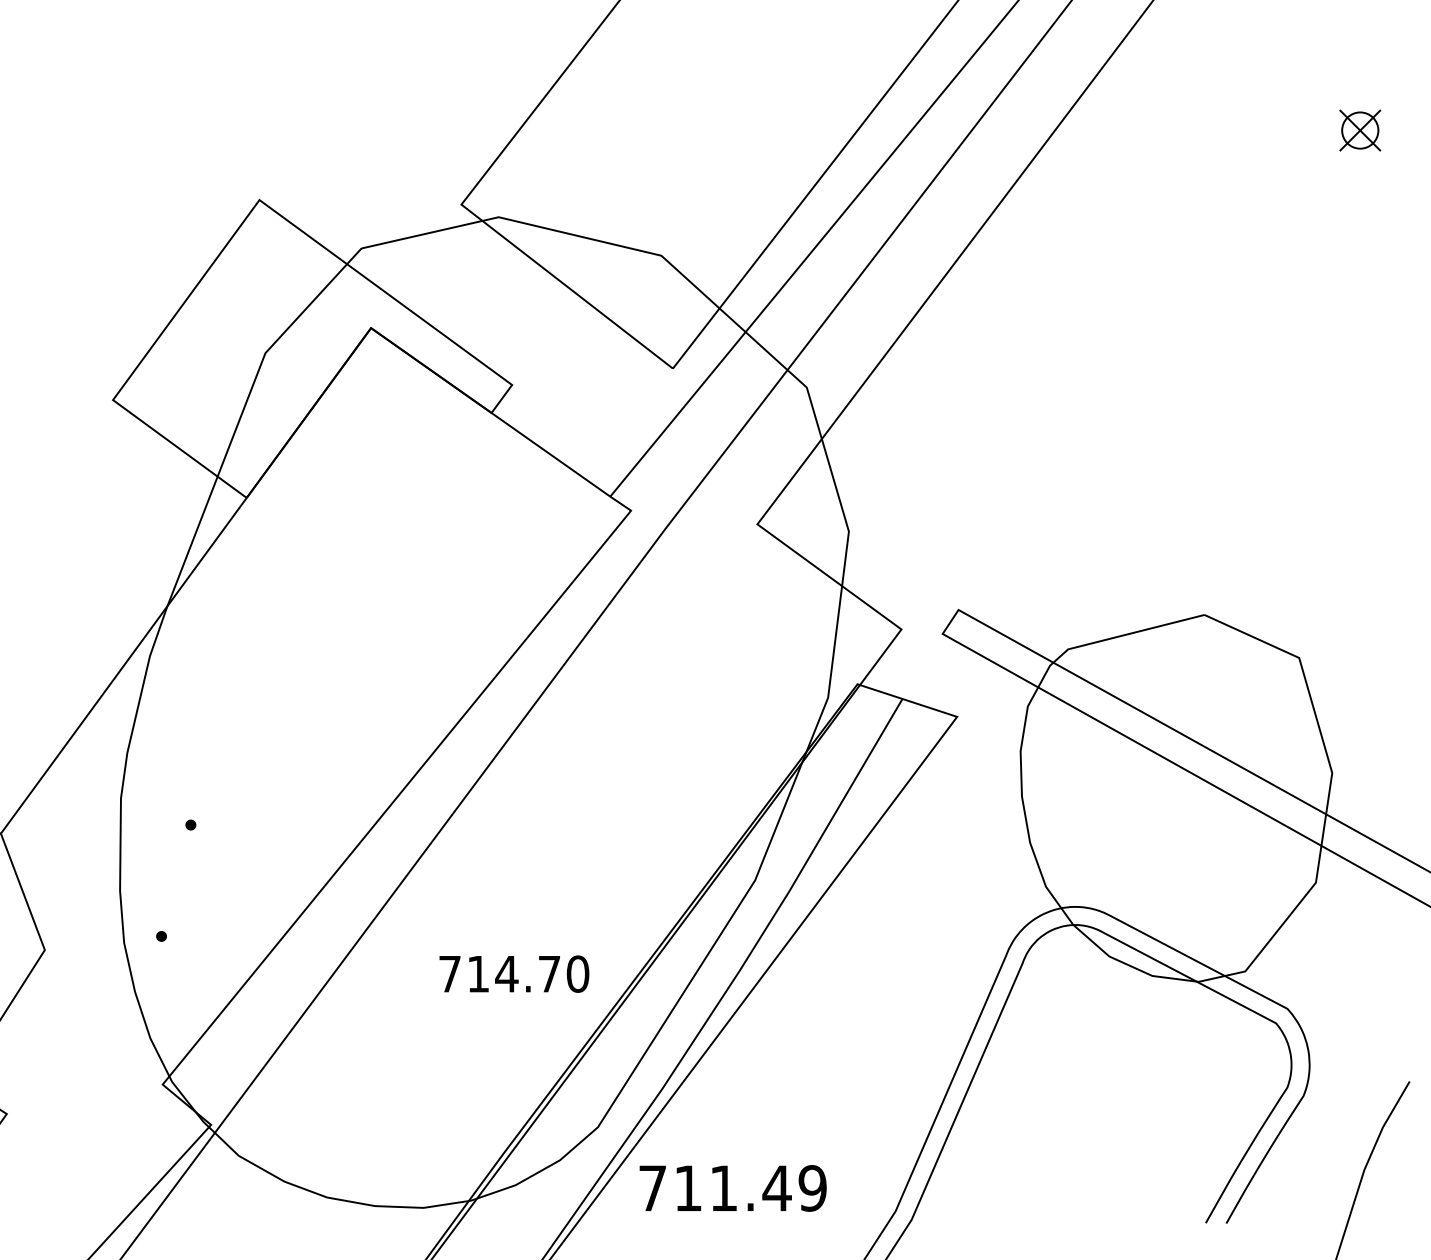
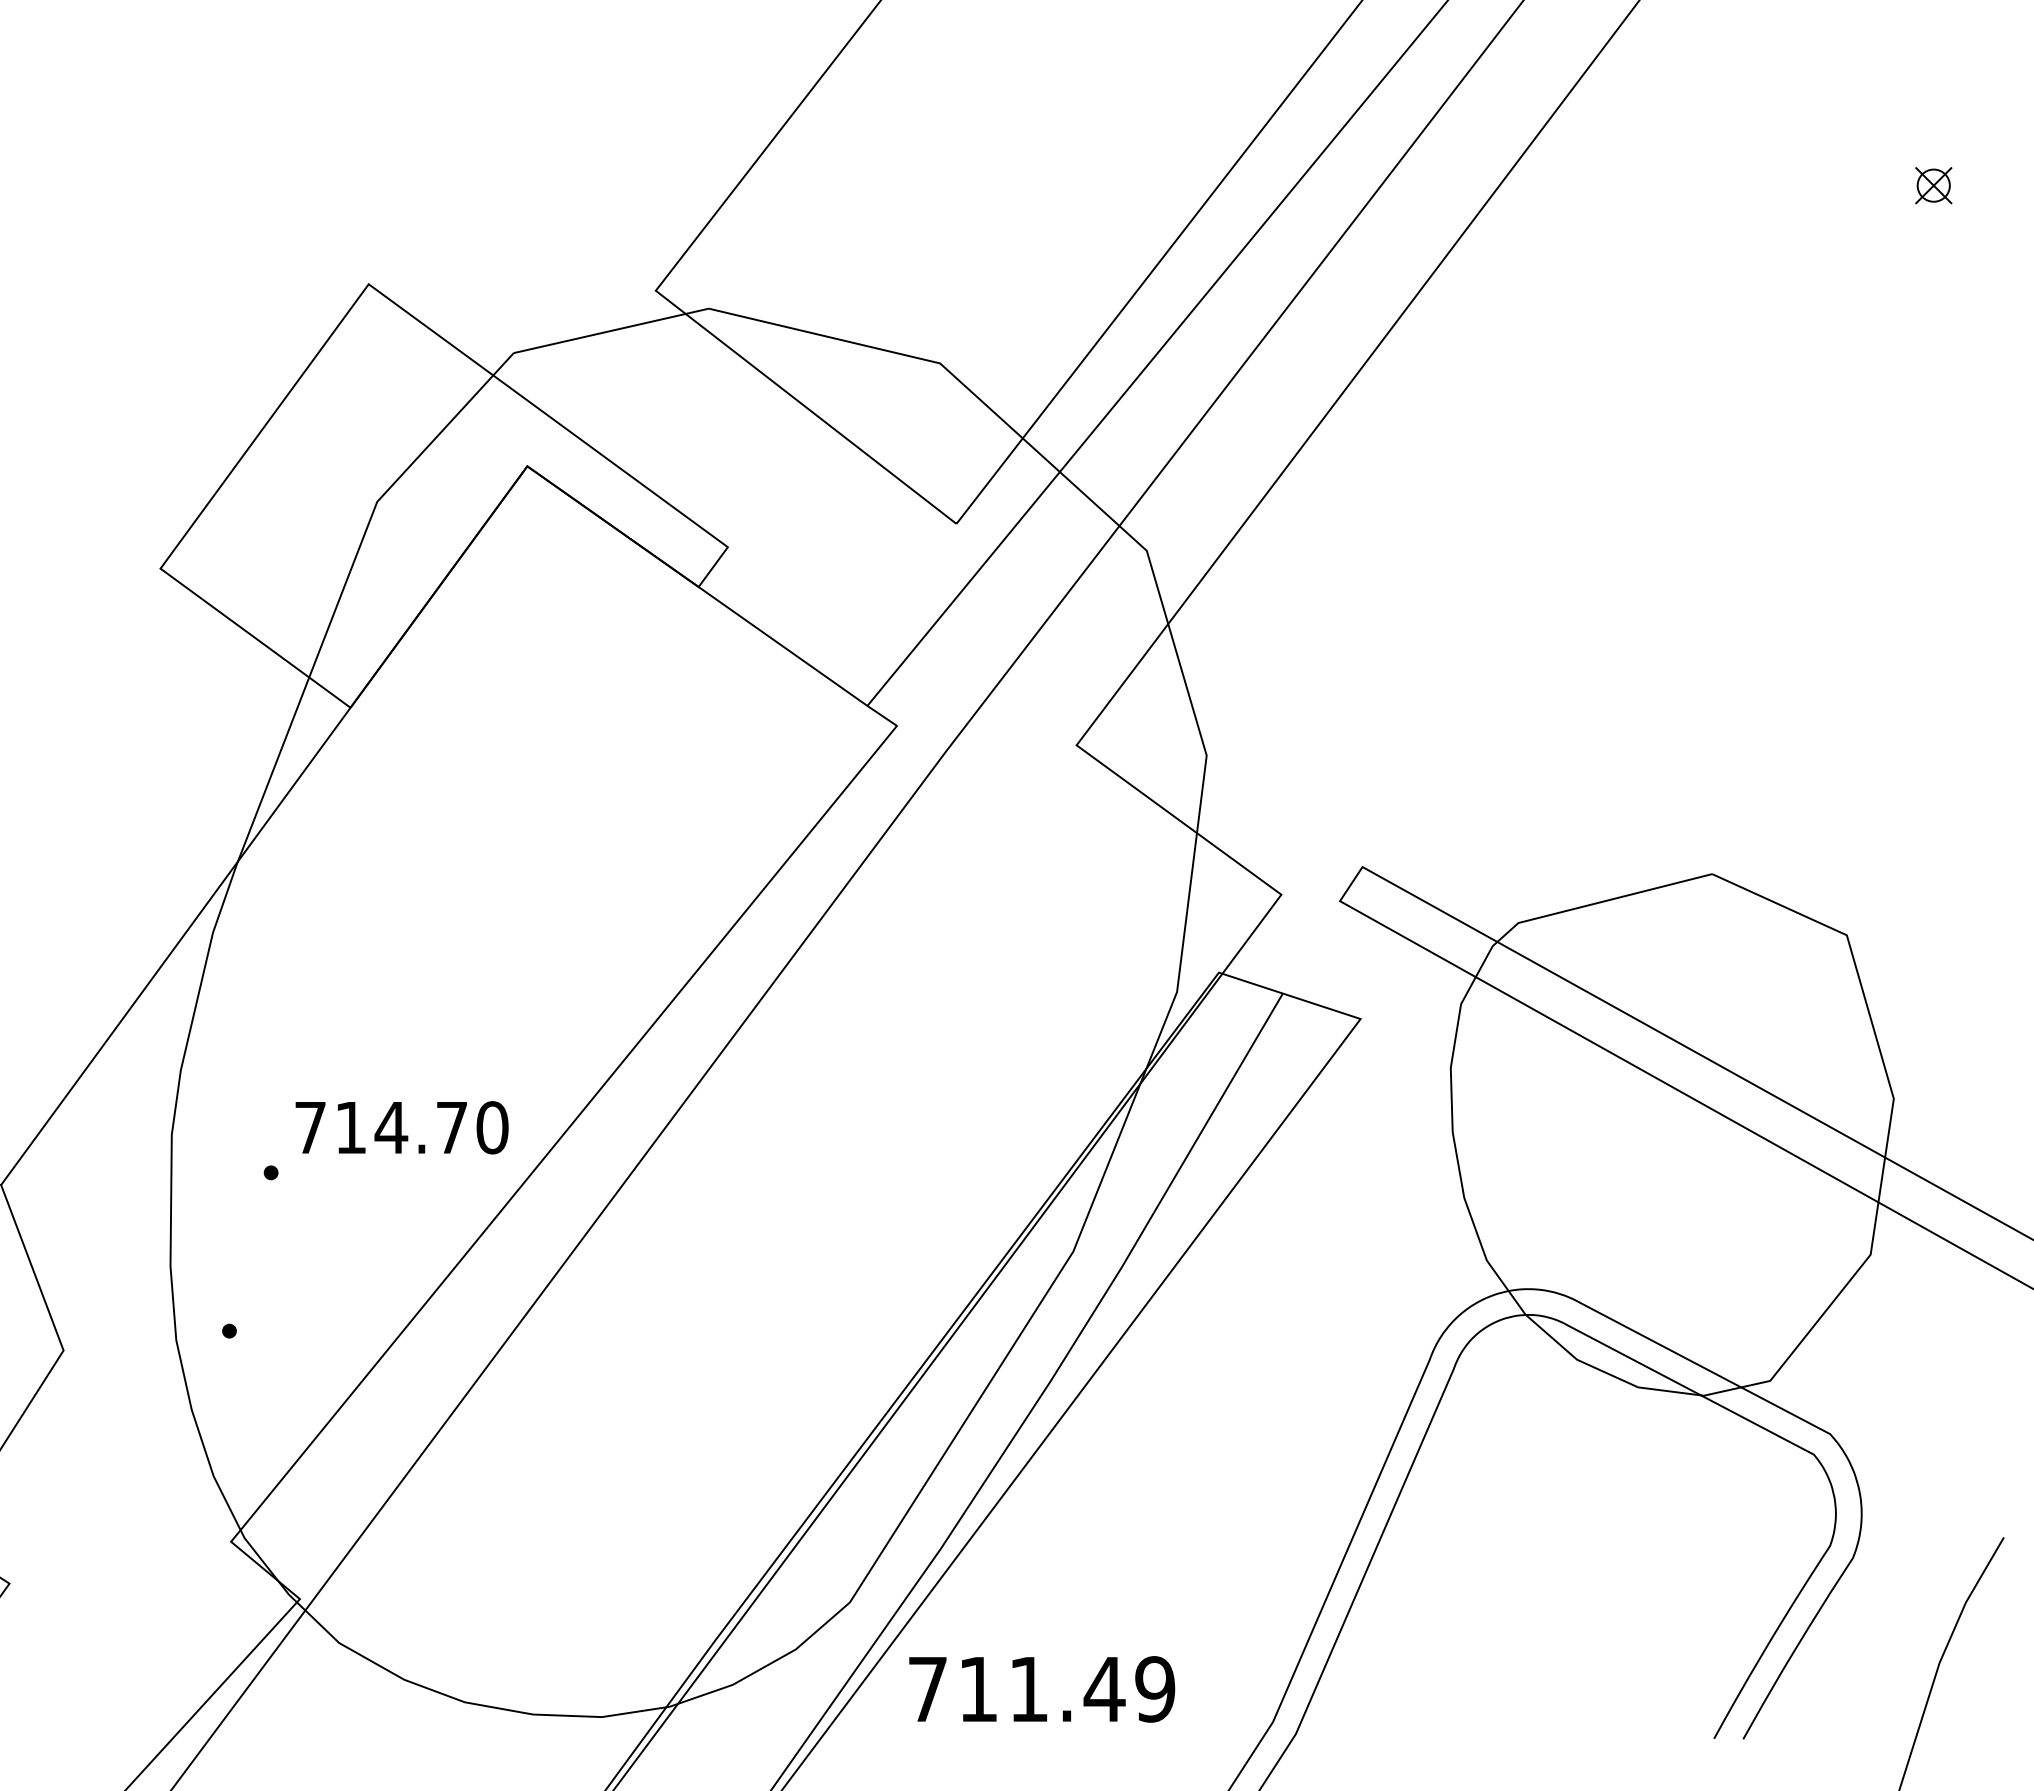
part: (1360, 130) -> (1933, 185), size x0.62
text: (513, 973) -> (401, 1127), moved

